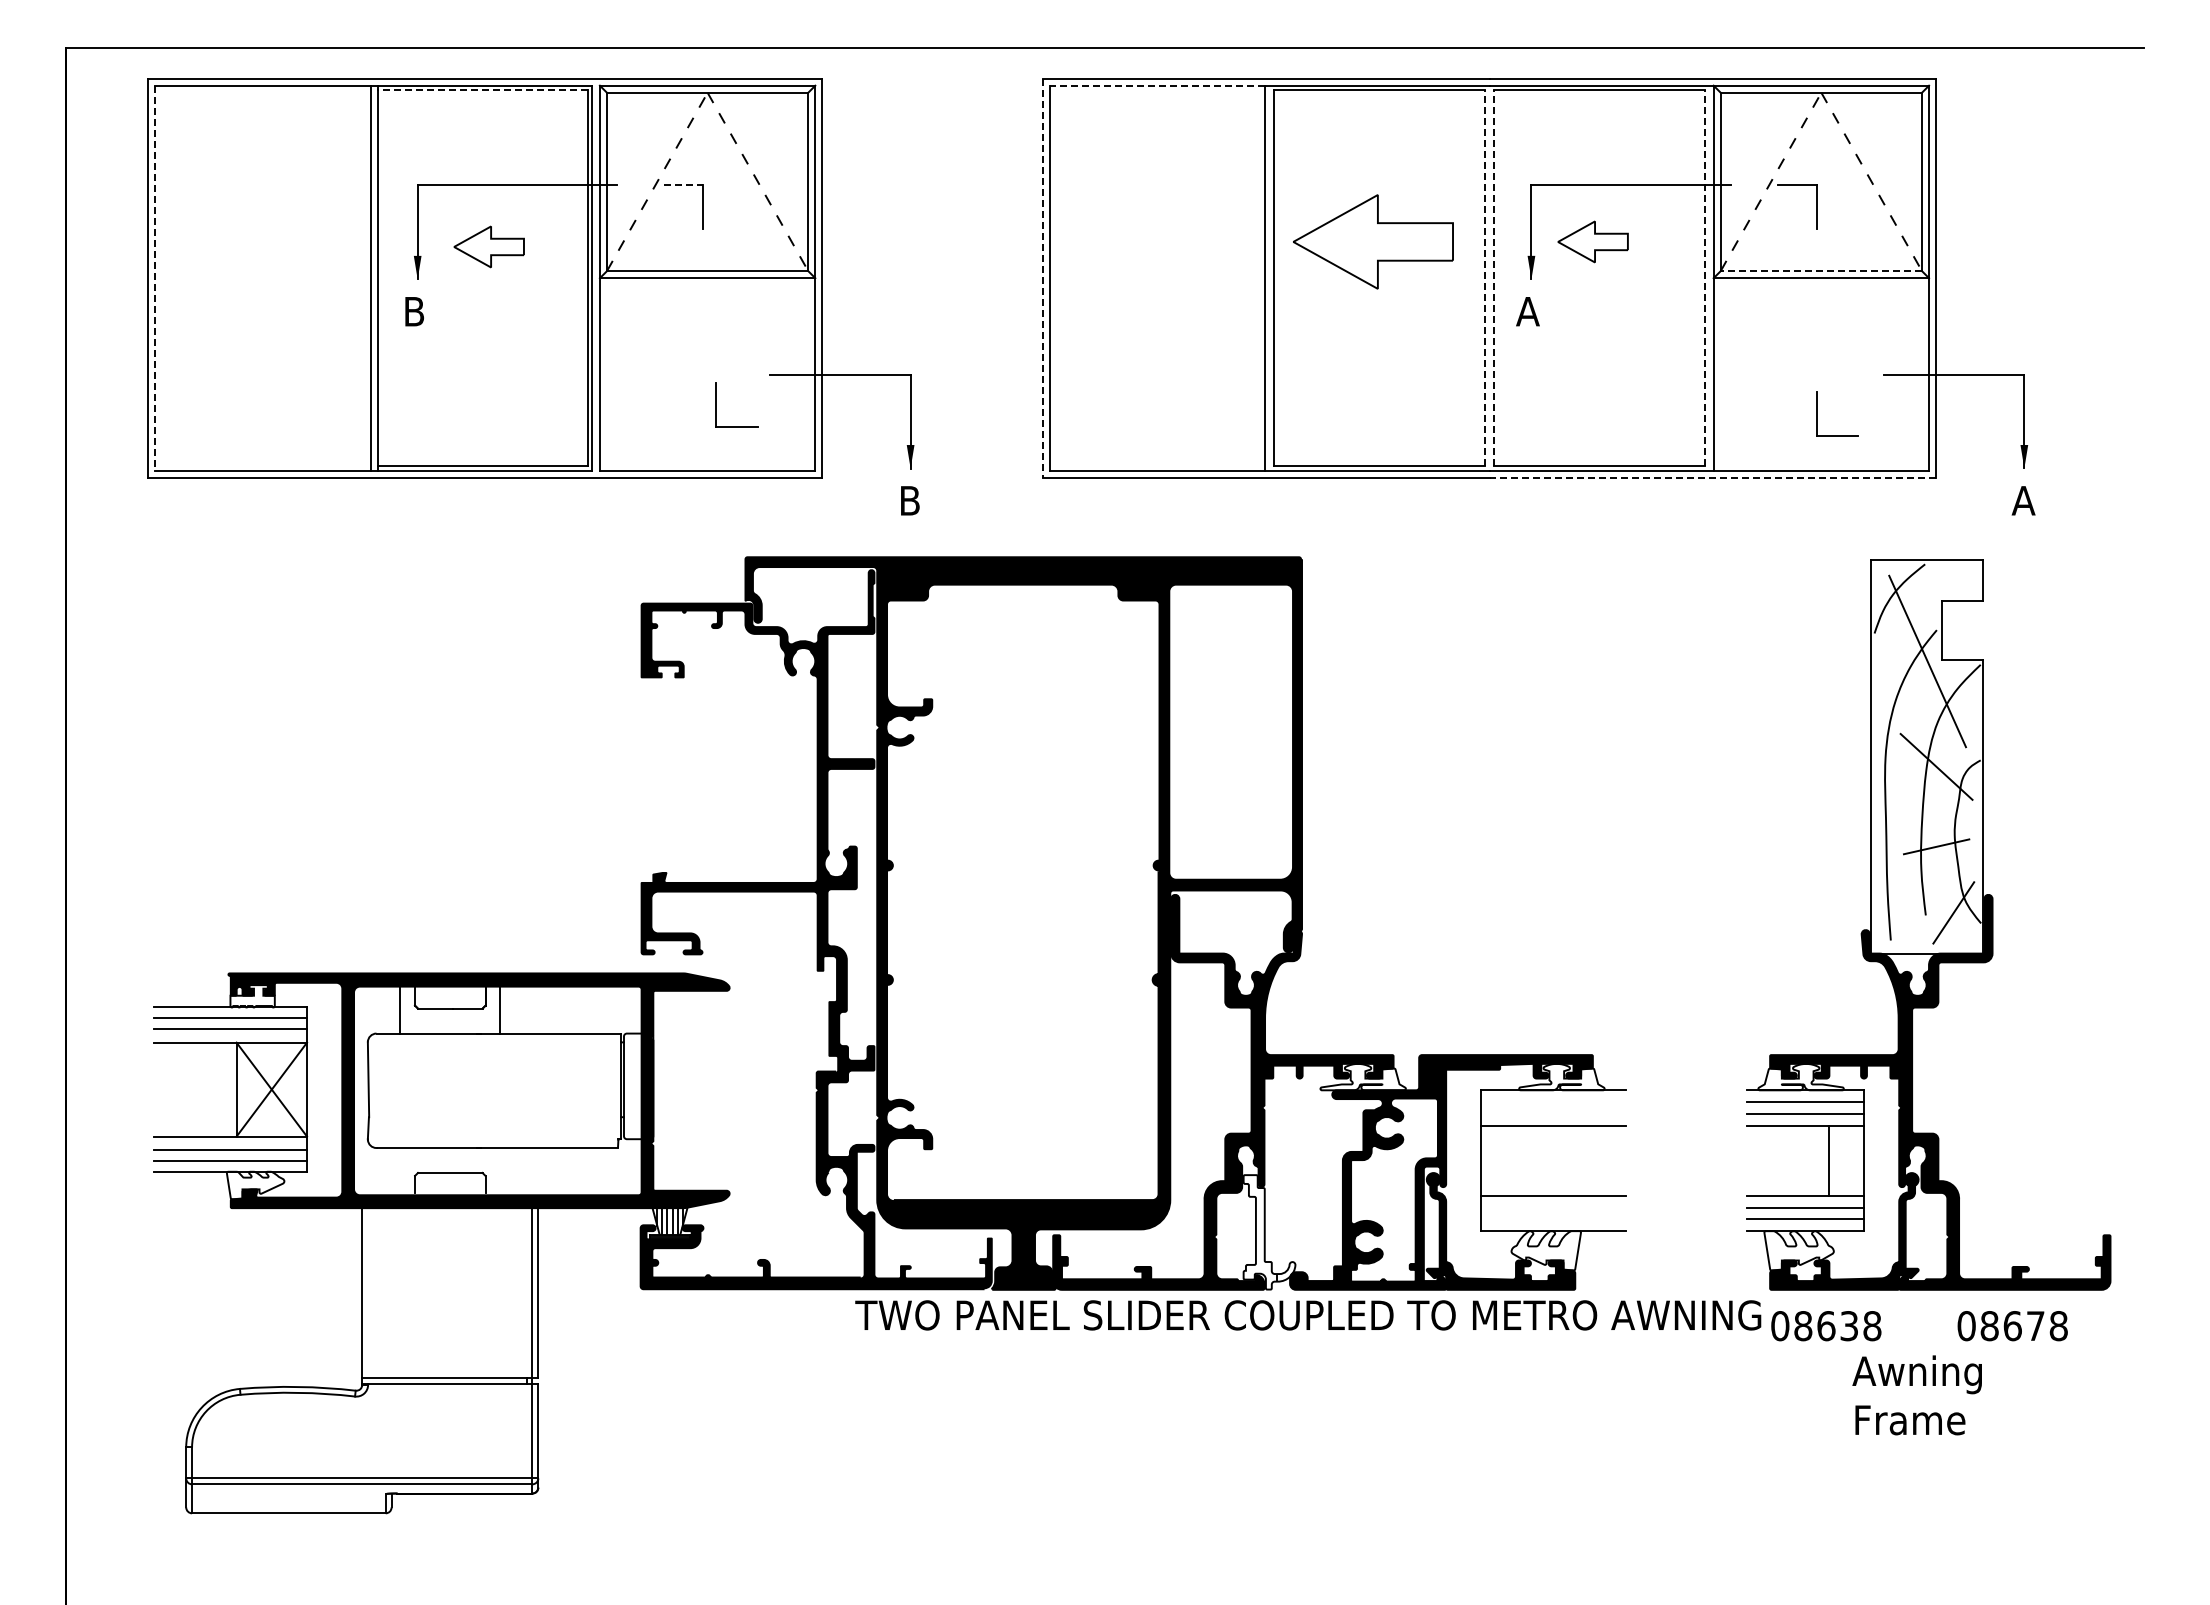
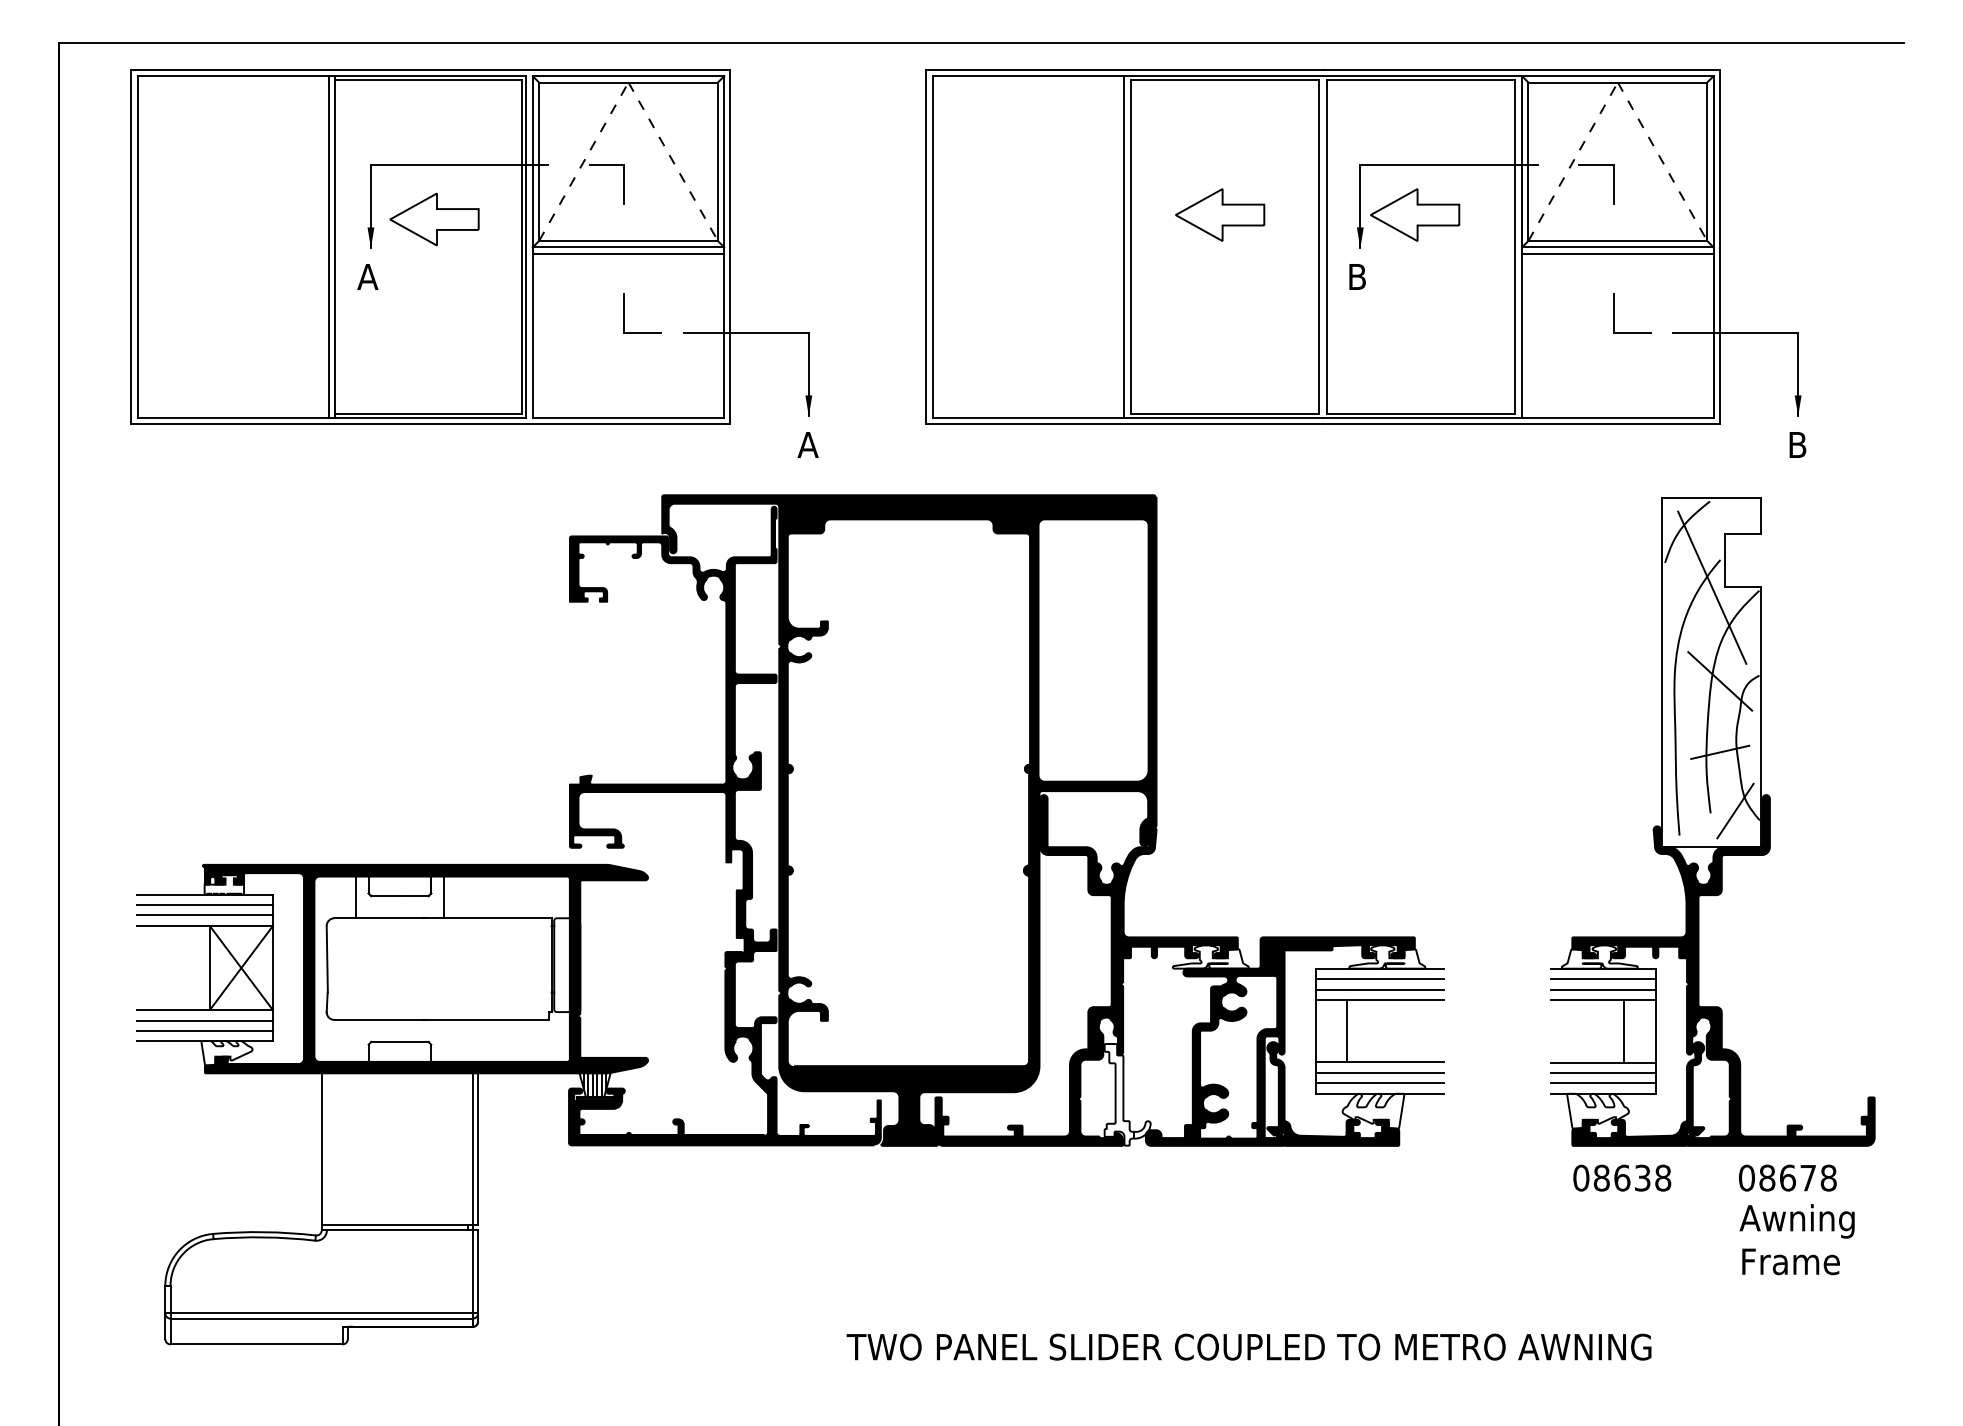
line: (1157, 85) -> (1028, 76), dashed -> solid
line: (482, 90) -> (428, 80), dashed -> solid
line: (683, 185) -> (607, 164), dashed -> solid
part: (1373, 241) -> (1220, 214), size x0.62
part: (1592, 241) -> (1414, 214), size x1.43
part: (488, 246) -> (433, 219), size x1.43
line: (1821, 271) -> (1617, 241), dashed -> solid
line: (155, 278) -> (138, 247), dashed -> solid
line: (1042, 278) -> (925, 247), dashed -> solid
line: (1485, 278) -> (1319, 247), dashed -> solid
line: (1493, 278) -> (1326, 247), dashed -> solid
line: (1705, 278) -> (1514, 247), dashed -> solid
line: (707, 285) -> (628, 253), added
line: (1821, 285) -> (1617, 253), added
text: (413, 311) -> (367, 276), B -> A
text: (1527, 311) -> (1356, 276), A -> B
part: (716, 404) -> (624, 313), moved
part: (1817, 413) -> (1614, 313), moved
line: (1712, 477) -> (1521, 424), dashed -> solid
text: (909, 500) -> (807, 444), B -> A
text: (2023, 500) -> (1797, 444), A -> B
line: (1553, 1102) -> (1379, 979), added
line: (1553, 1113) -> (1379, 989), added
line: (1516, 1160) -> (1347, 1031), added
line: (1553, 1207) -> (1379, 1072), added
line: (1553, 1219) -> (1379, 1083), added
text: (1308, 1315) -> (1249, 1347), moved
text: (1916, 1395) -> (1796, 1239), moved

